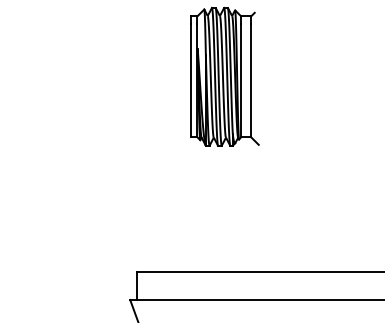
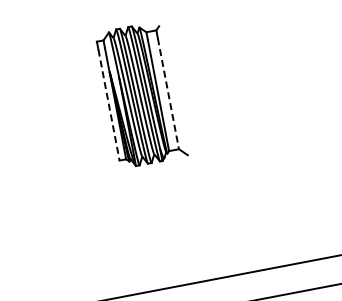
line: (190, 81) -> (108, 105), solid -> dashed
line: (251, 81) -> (168, 94), solid -> dashed

